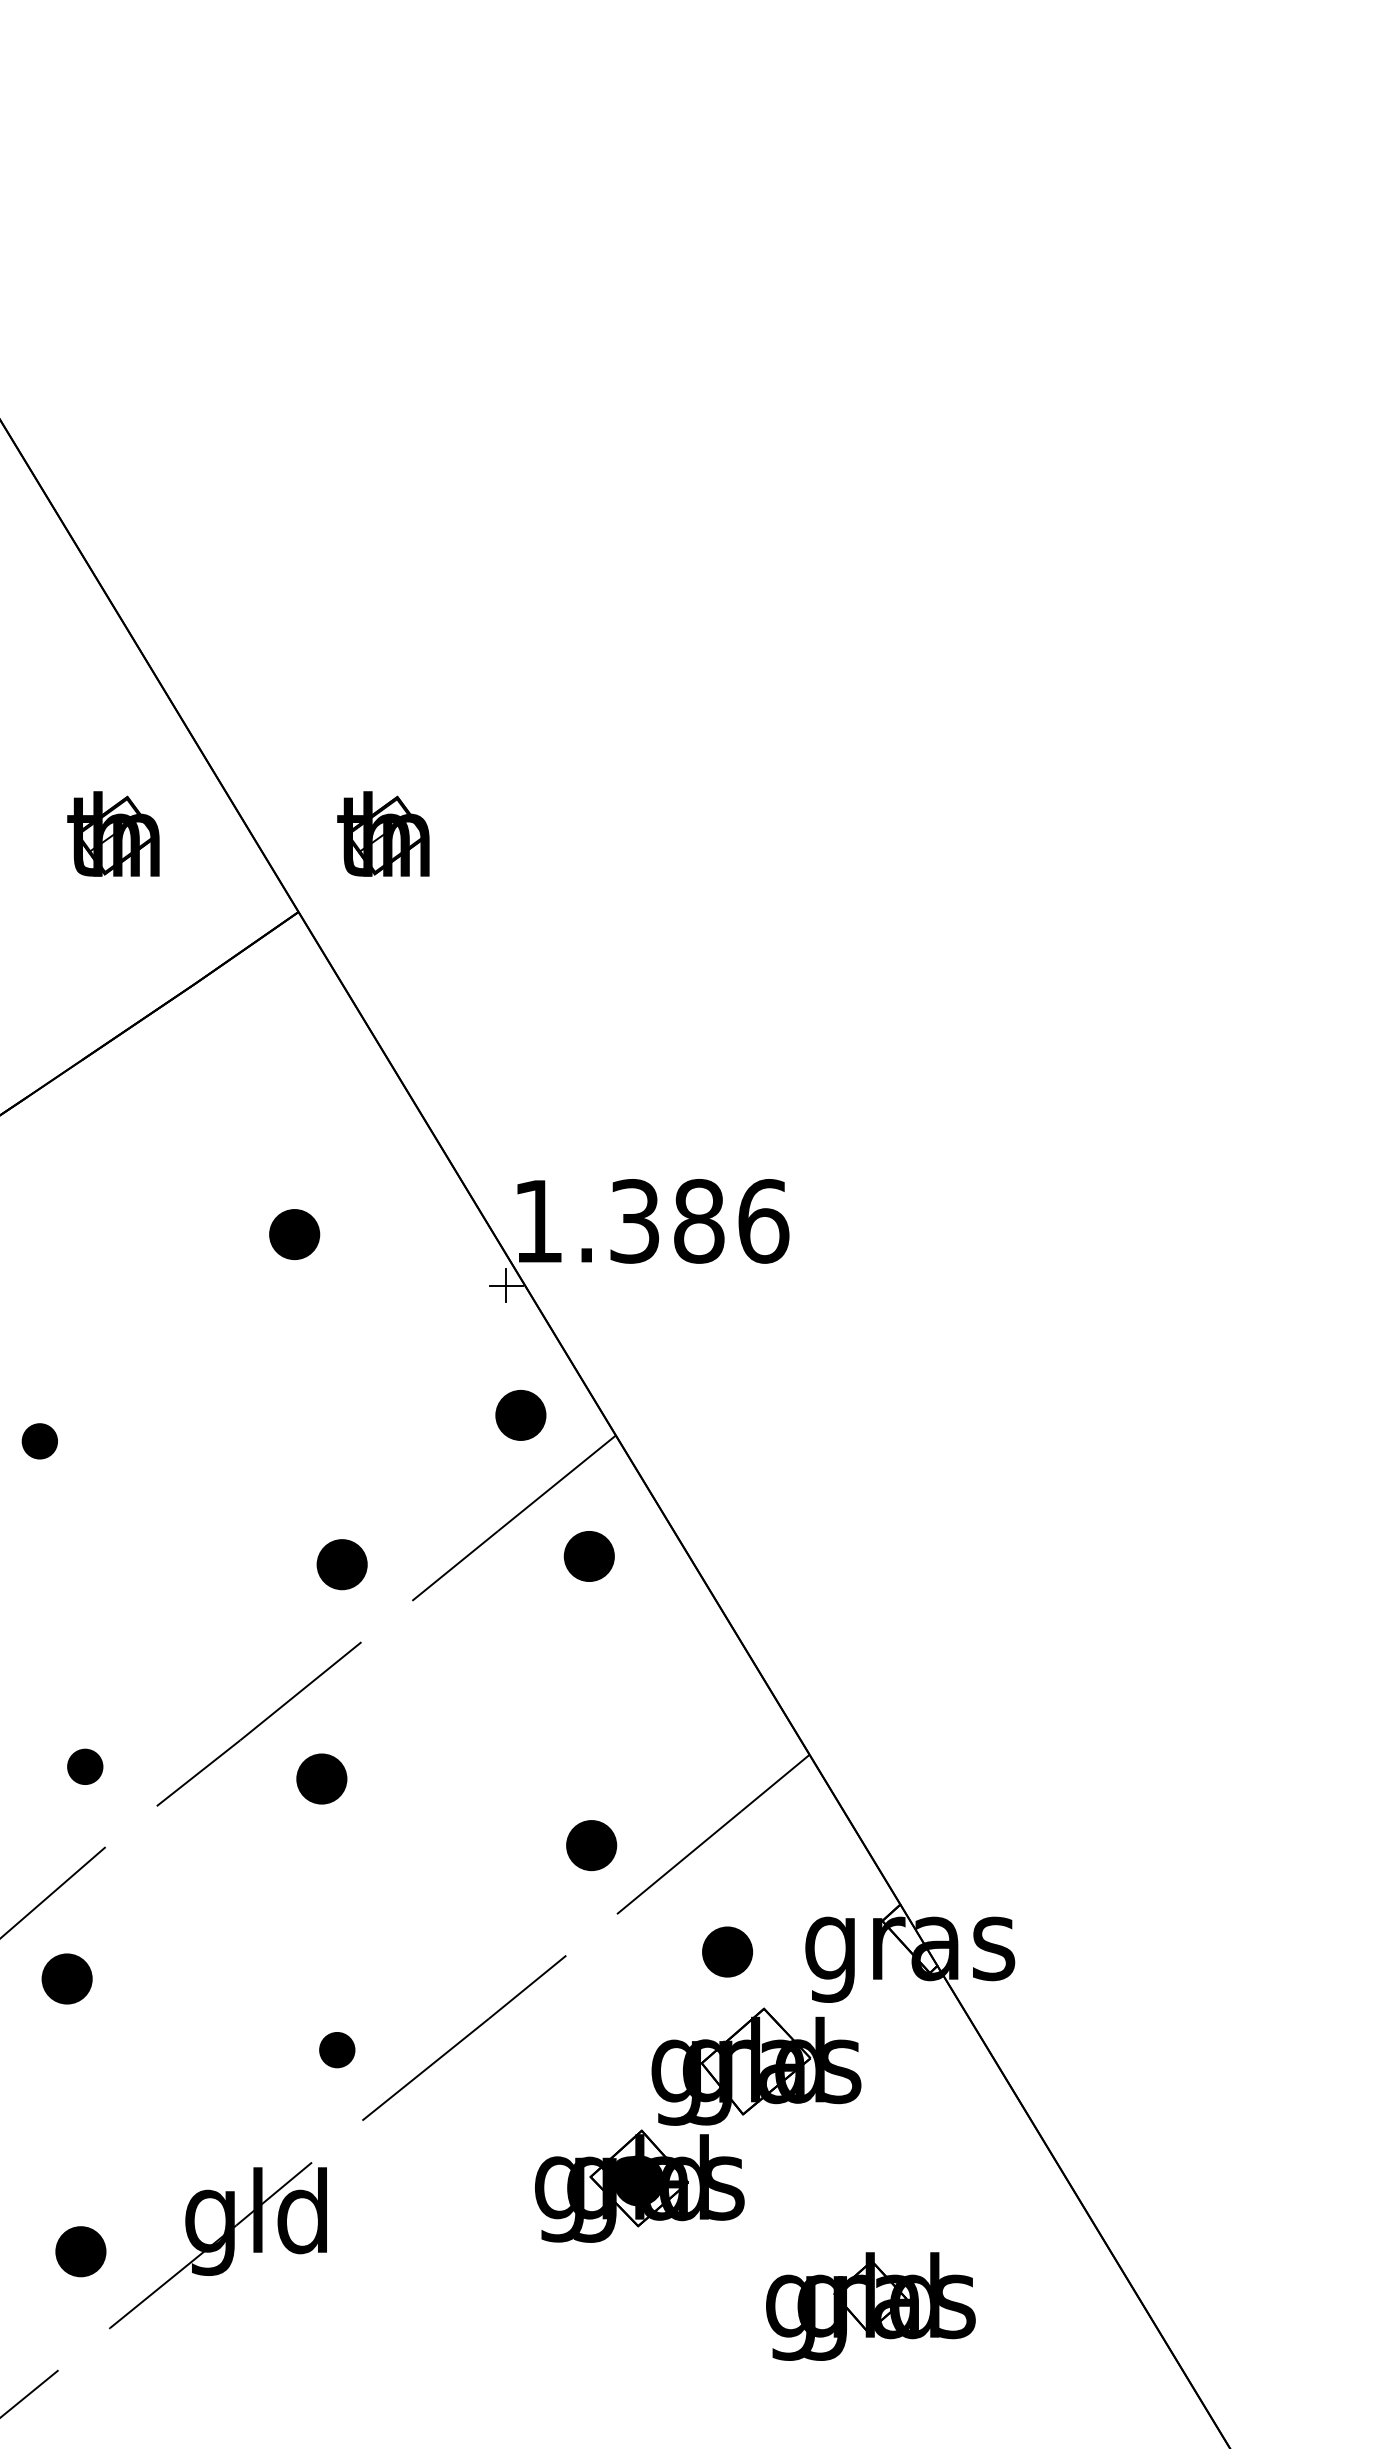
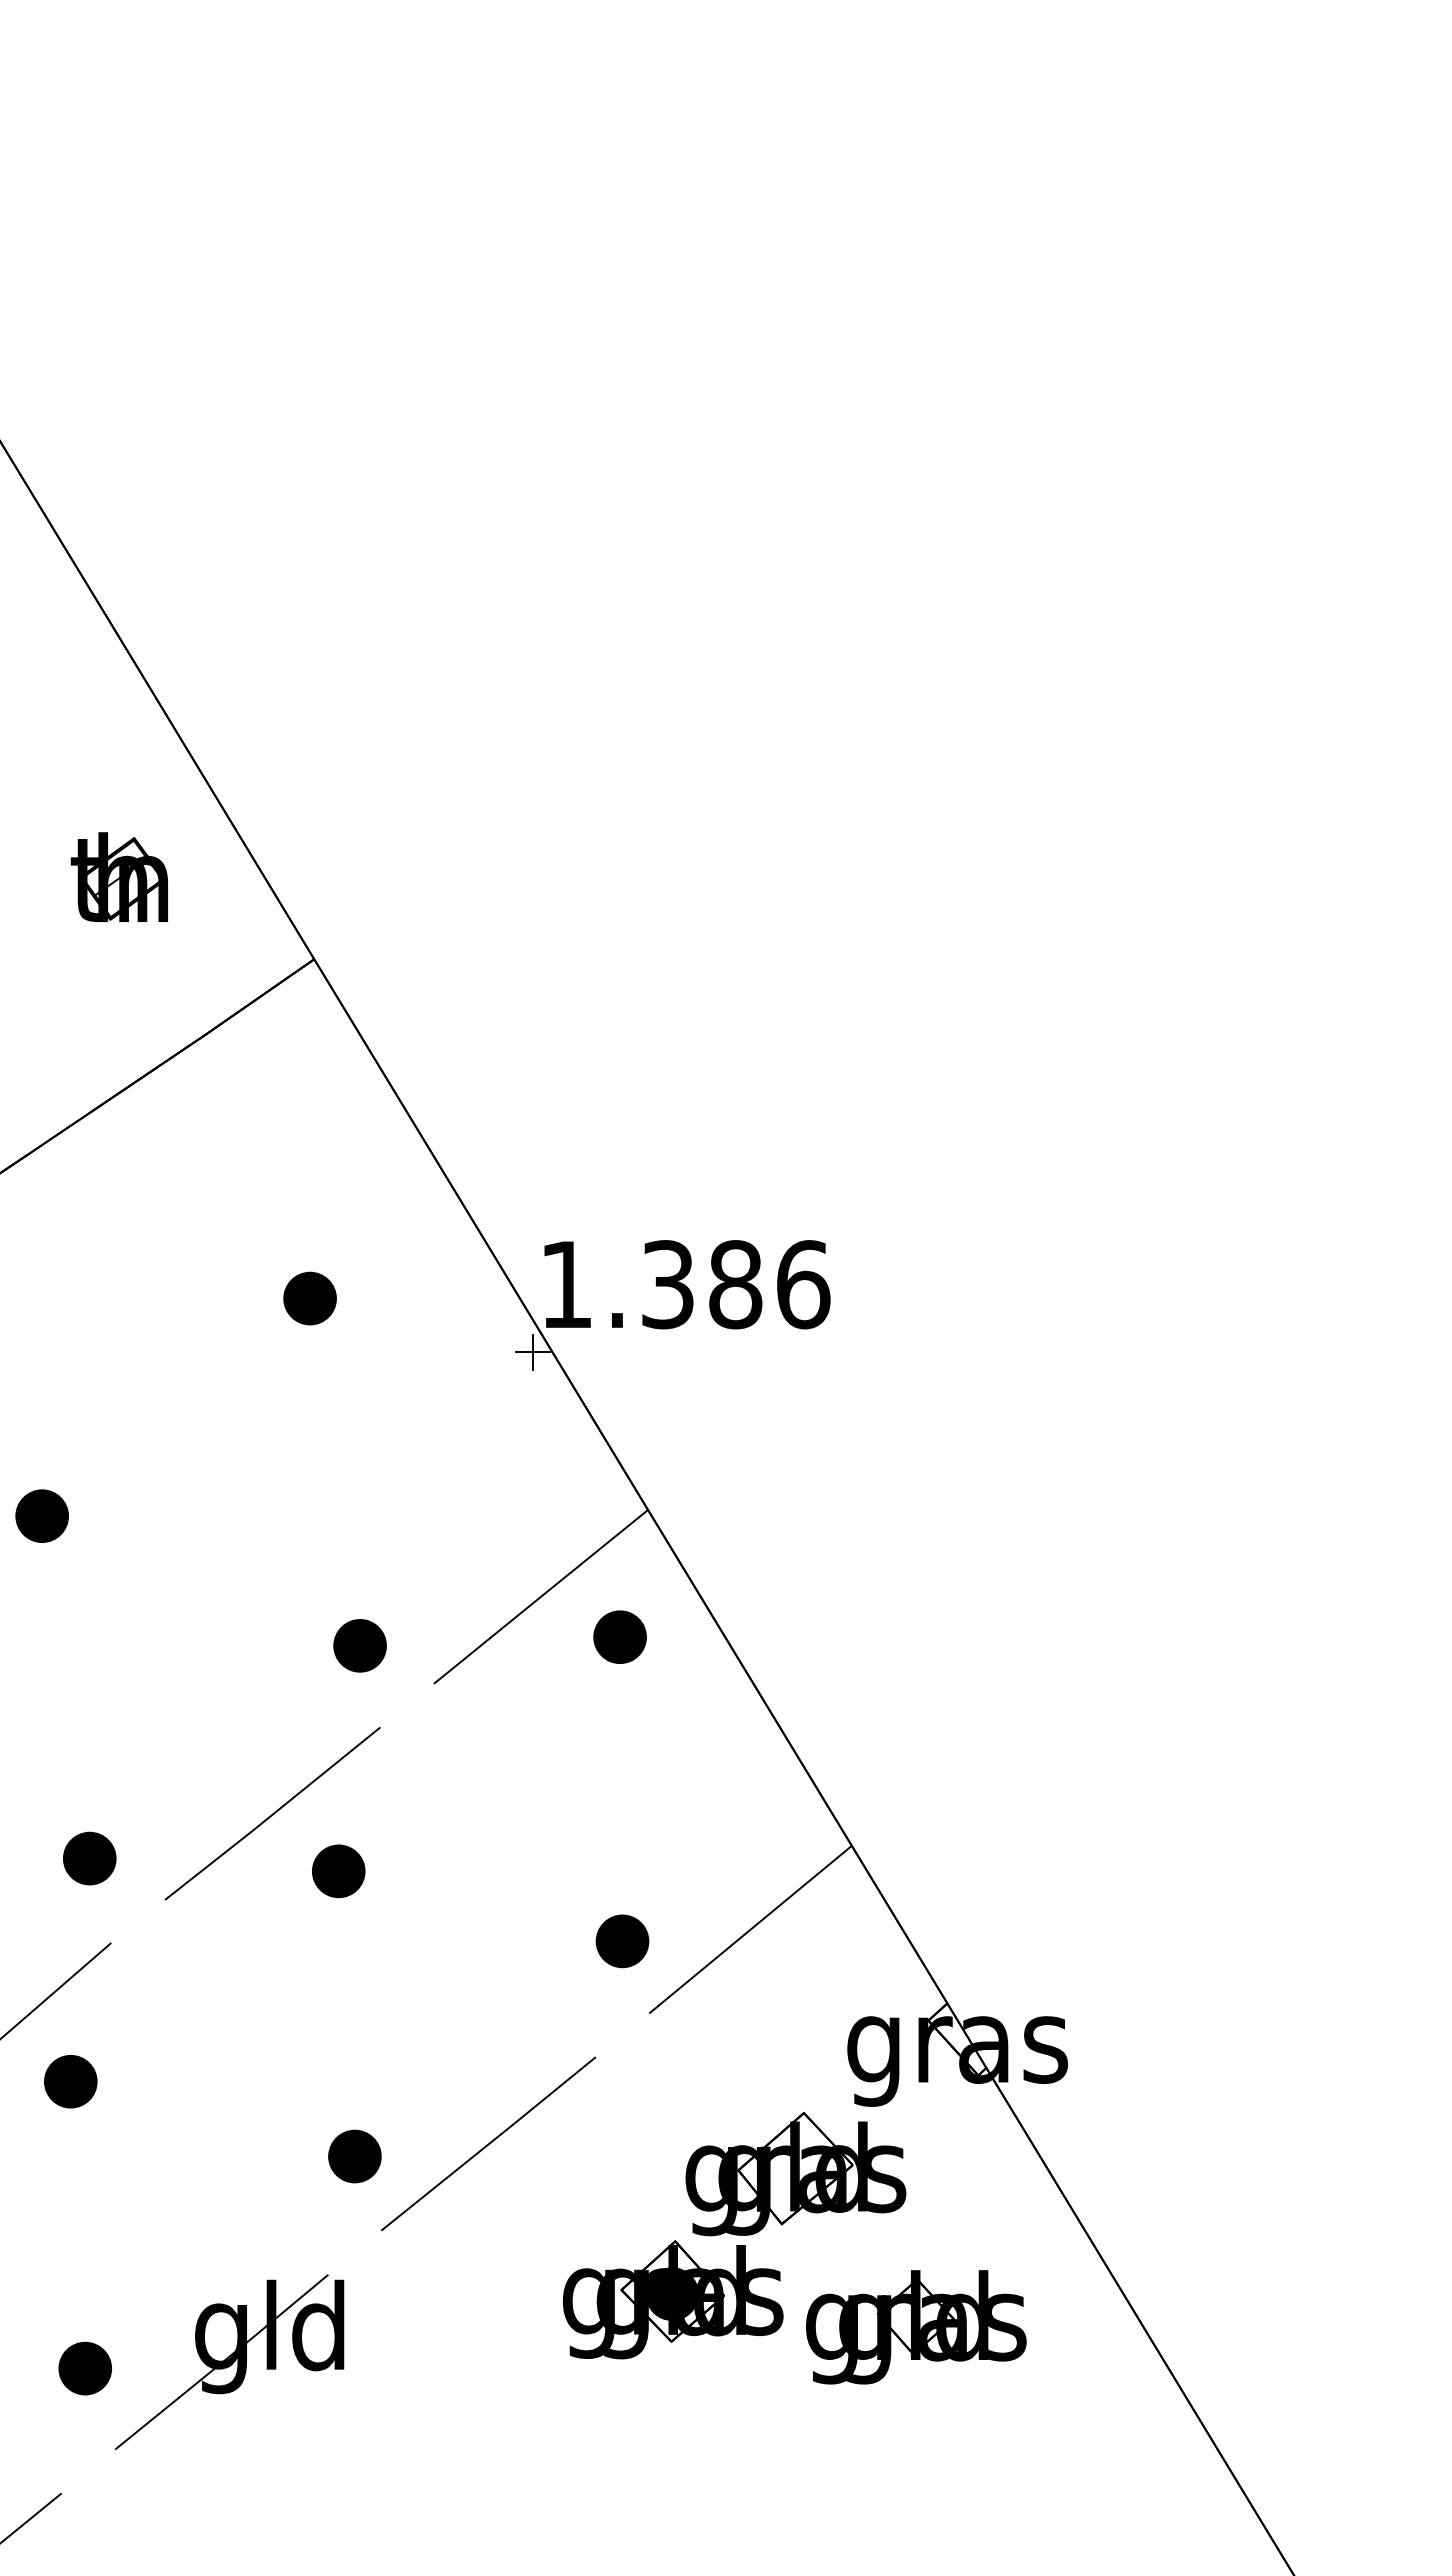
part: (382, 833) -> (402, 876), removed
part: (520, 1415) -> (547, 1488), removed
part: (39, 1440) -> (41, 1515), size x1.43
part: (84, 1766) -> (89, 1858), size x1.43
part: (727, 1952) -> (765, 2053), removed
part: (336, 2050) -> (354, 2156), size x1.43
part: (871, 2306) -> (916, 2327), moved

